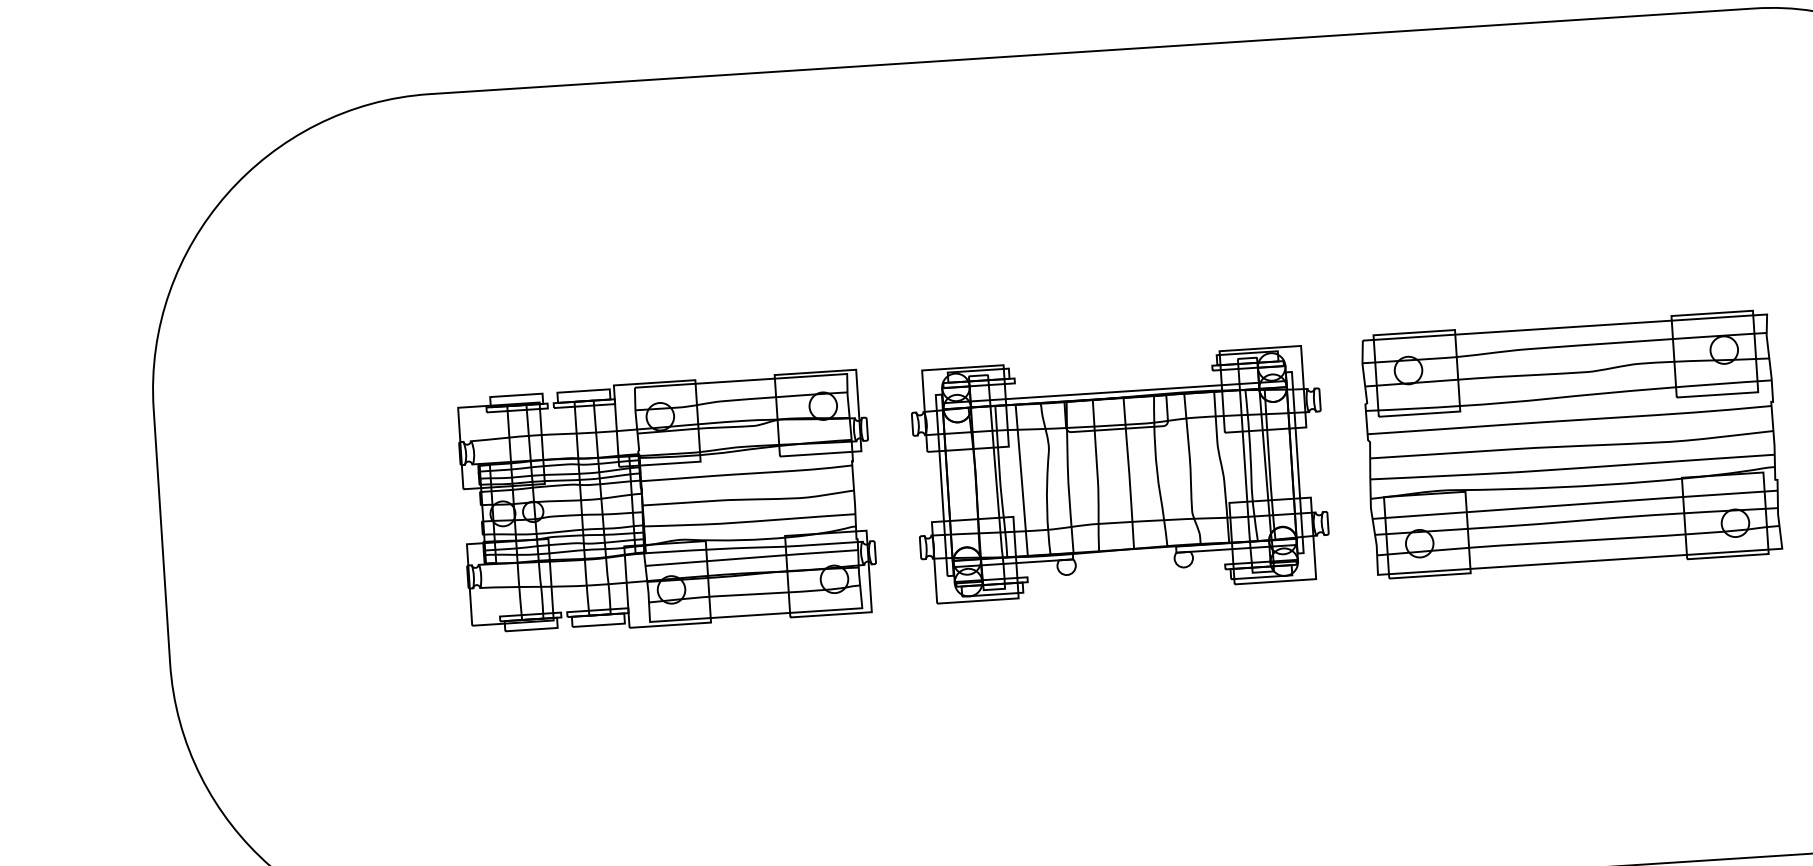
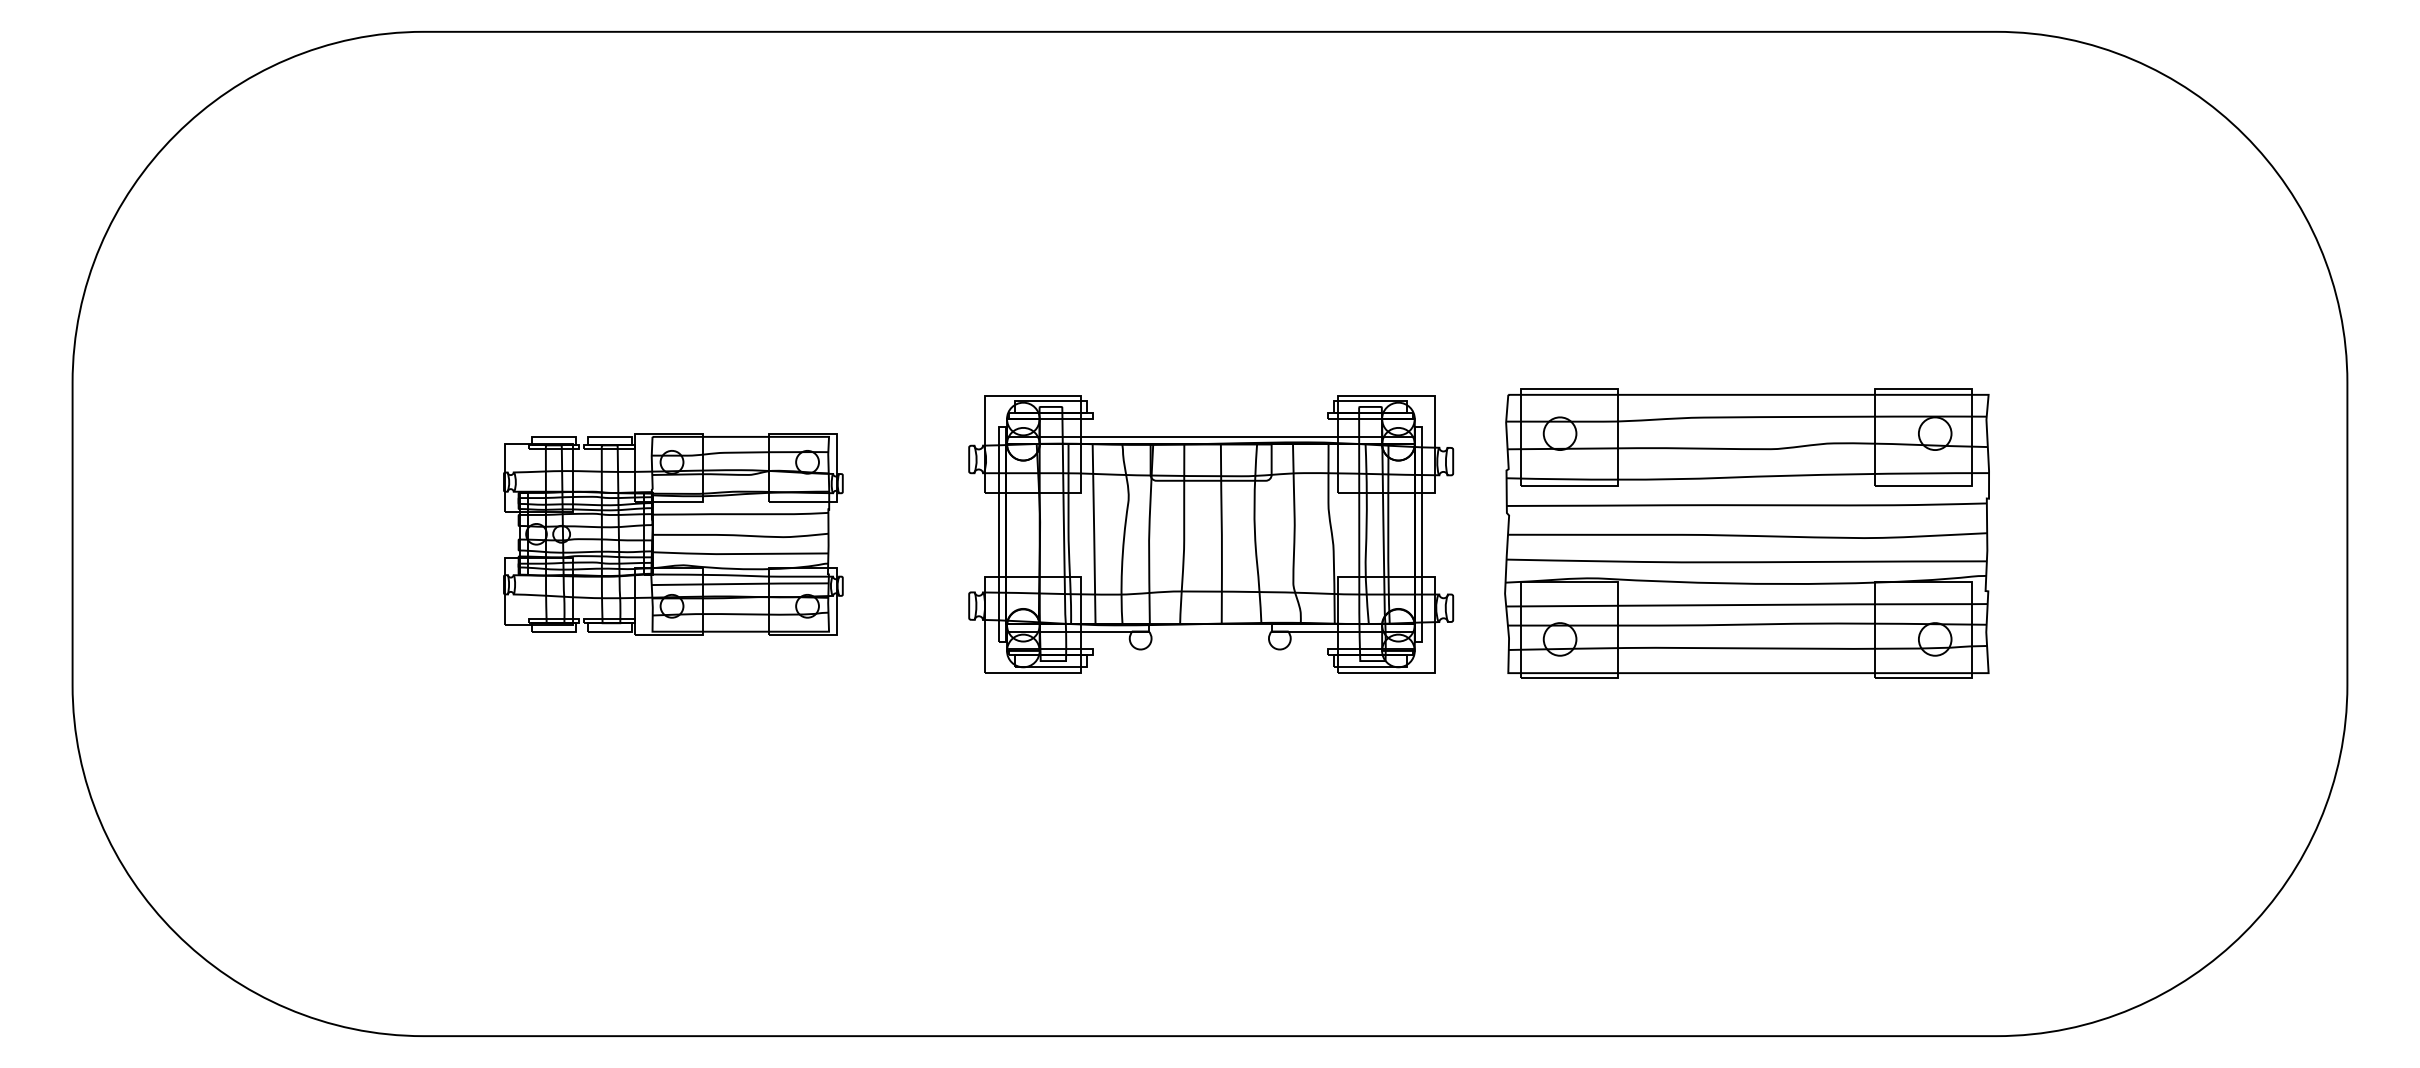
part: (667, 503) -> (673, 534), size x0.7

